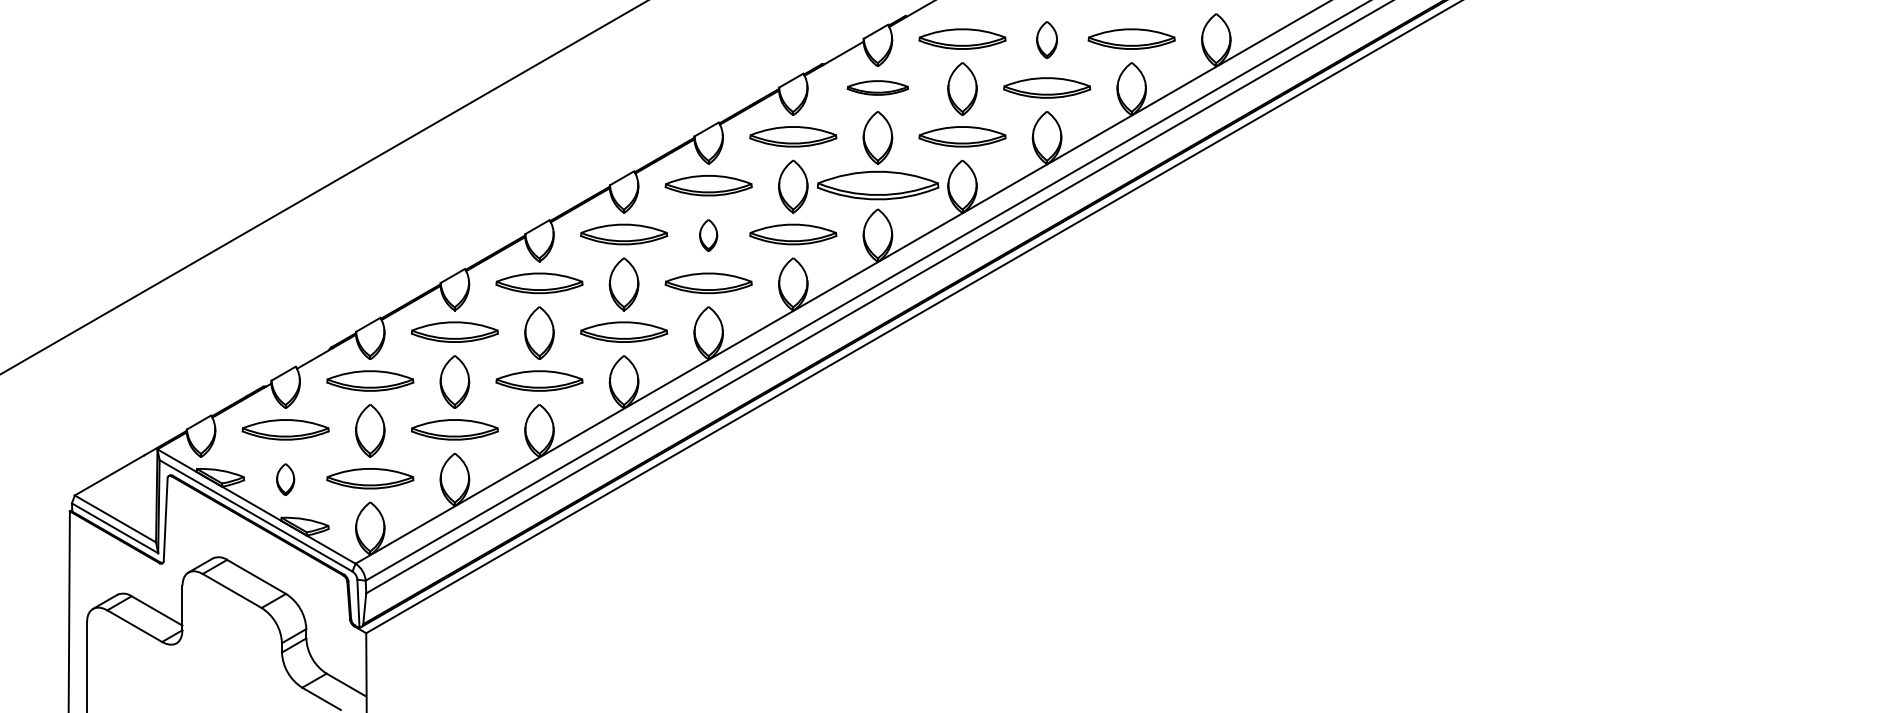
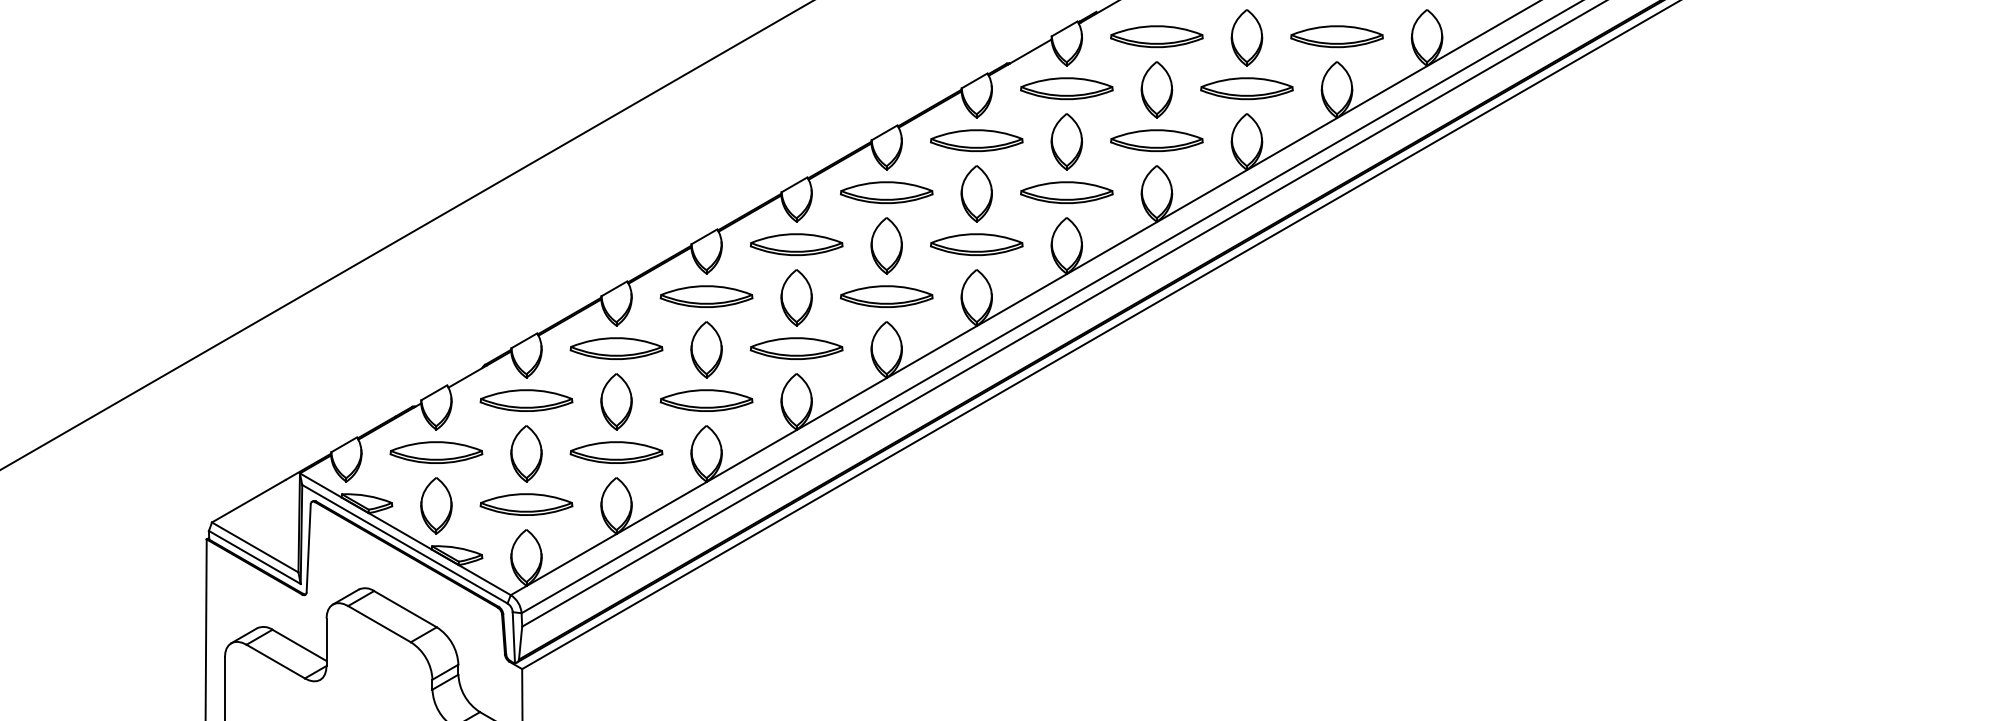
part: (1046, 39) -> (1246, 37), size x1.43
part: (877, 87) -> (1066, 88), size x1.43
part: (877, 185) -> (1066, 192), size x0.71
part: (708, 235) -> (886, 245), size x1.67
part: (285, 479) -> (436, 505), size x1.67

